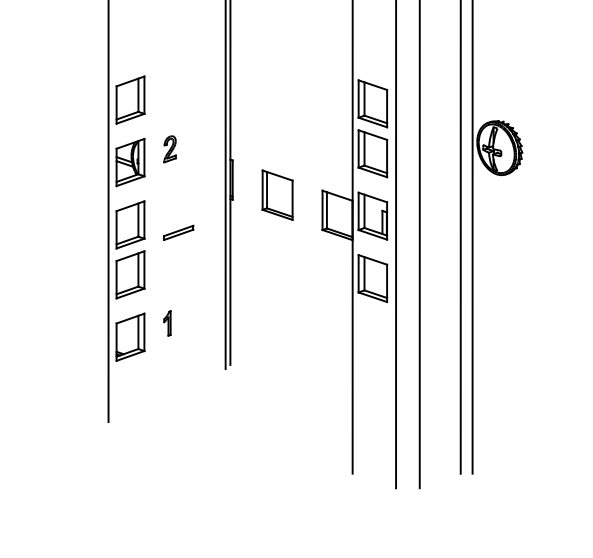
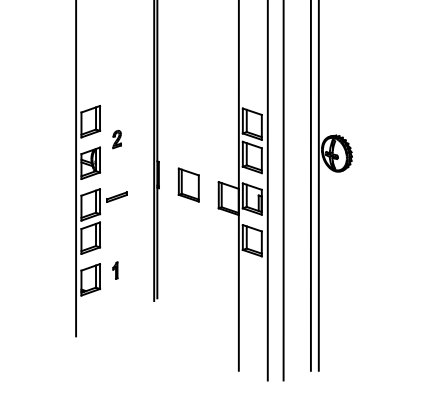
part: (169, 149) -> (116, 139), moved
part: (178, 231) -> (116, 196), moved

